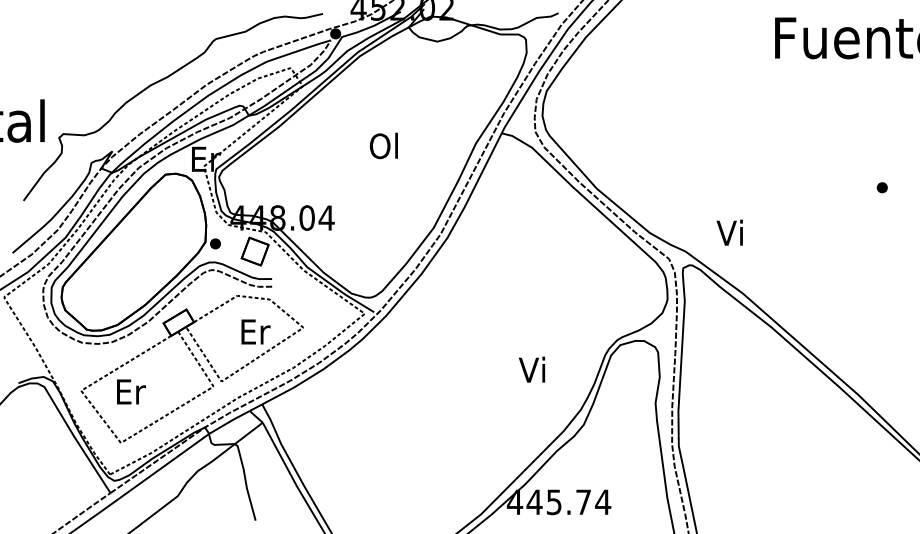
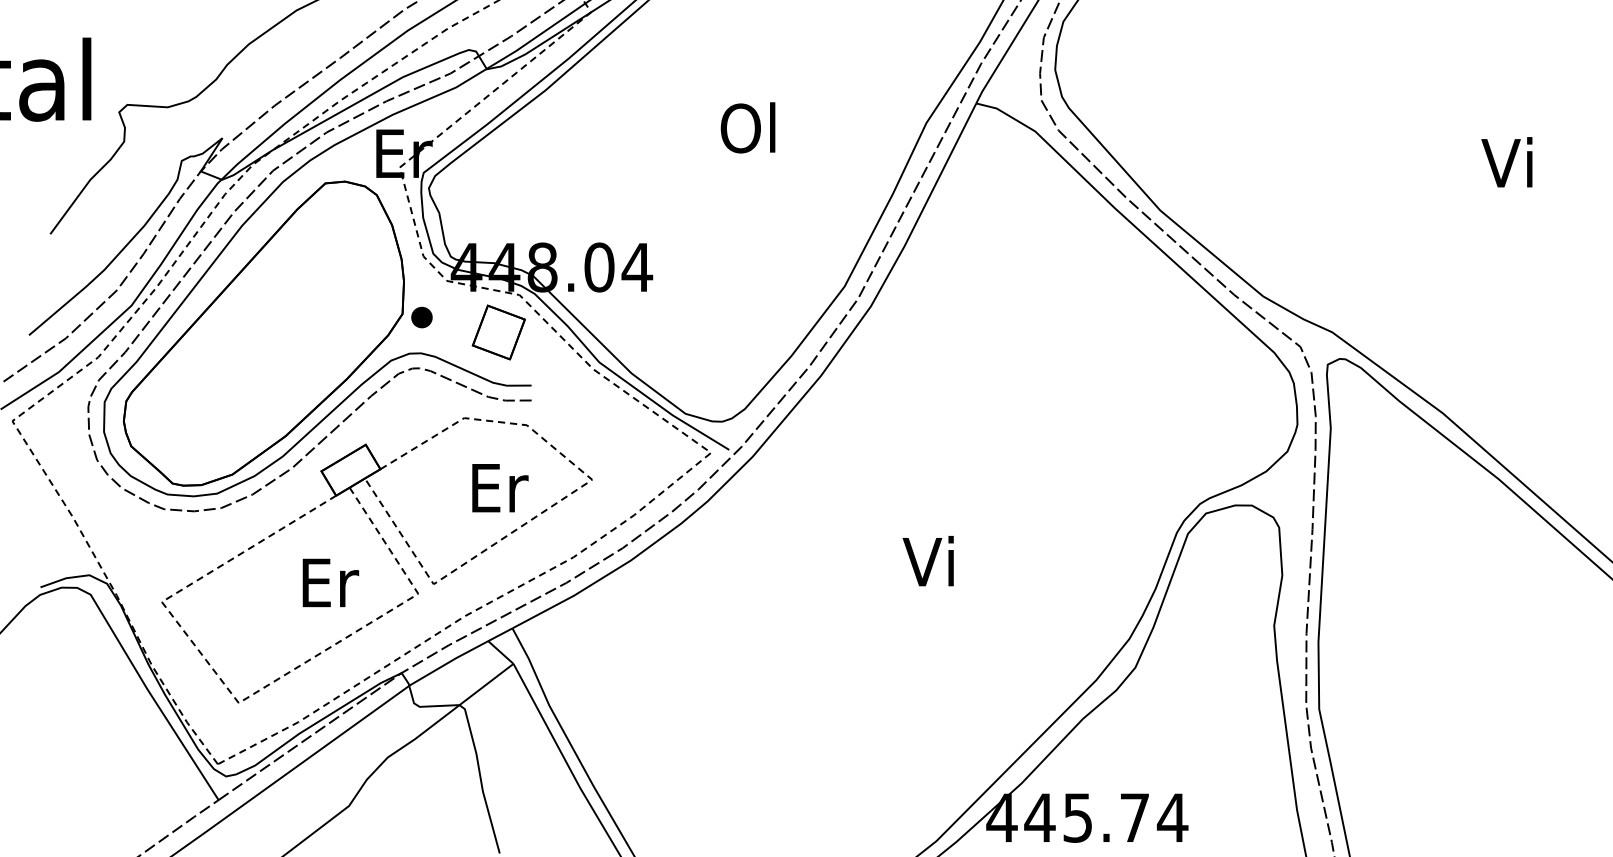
text: (729, 232) -> (1506, 161), moved
text: (532, 369) -> (929, 560), moved
text: (131, 391) -> (330, 582), moved

